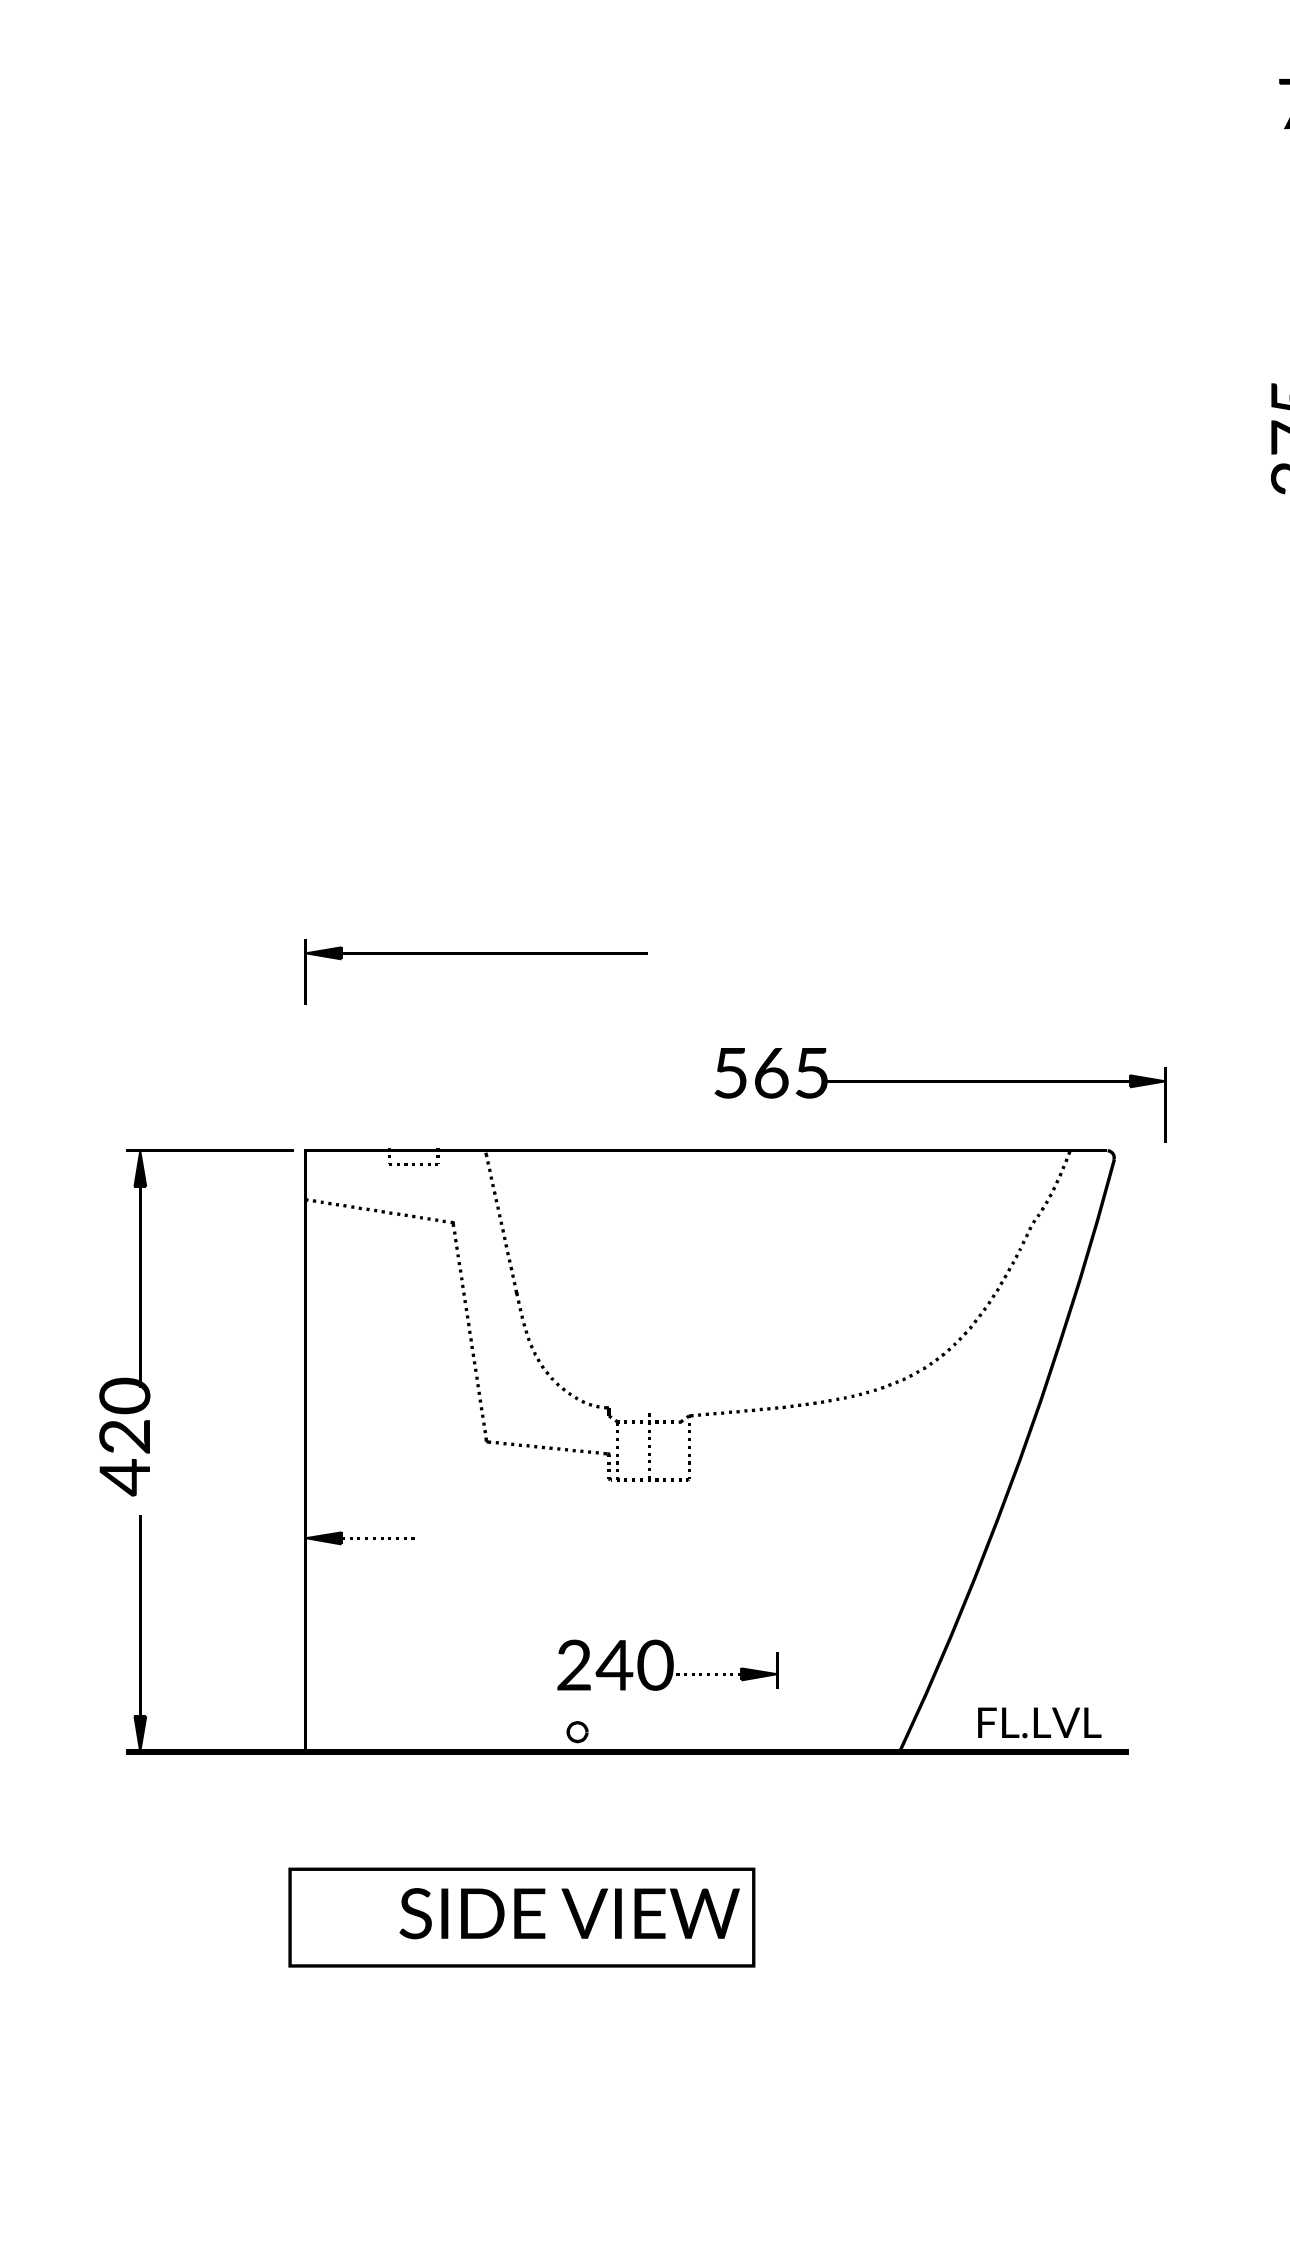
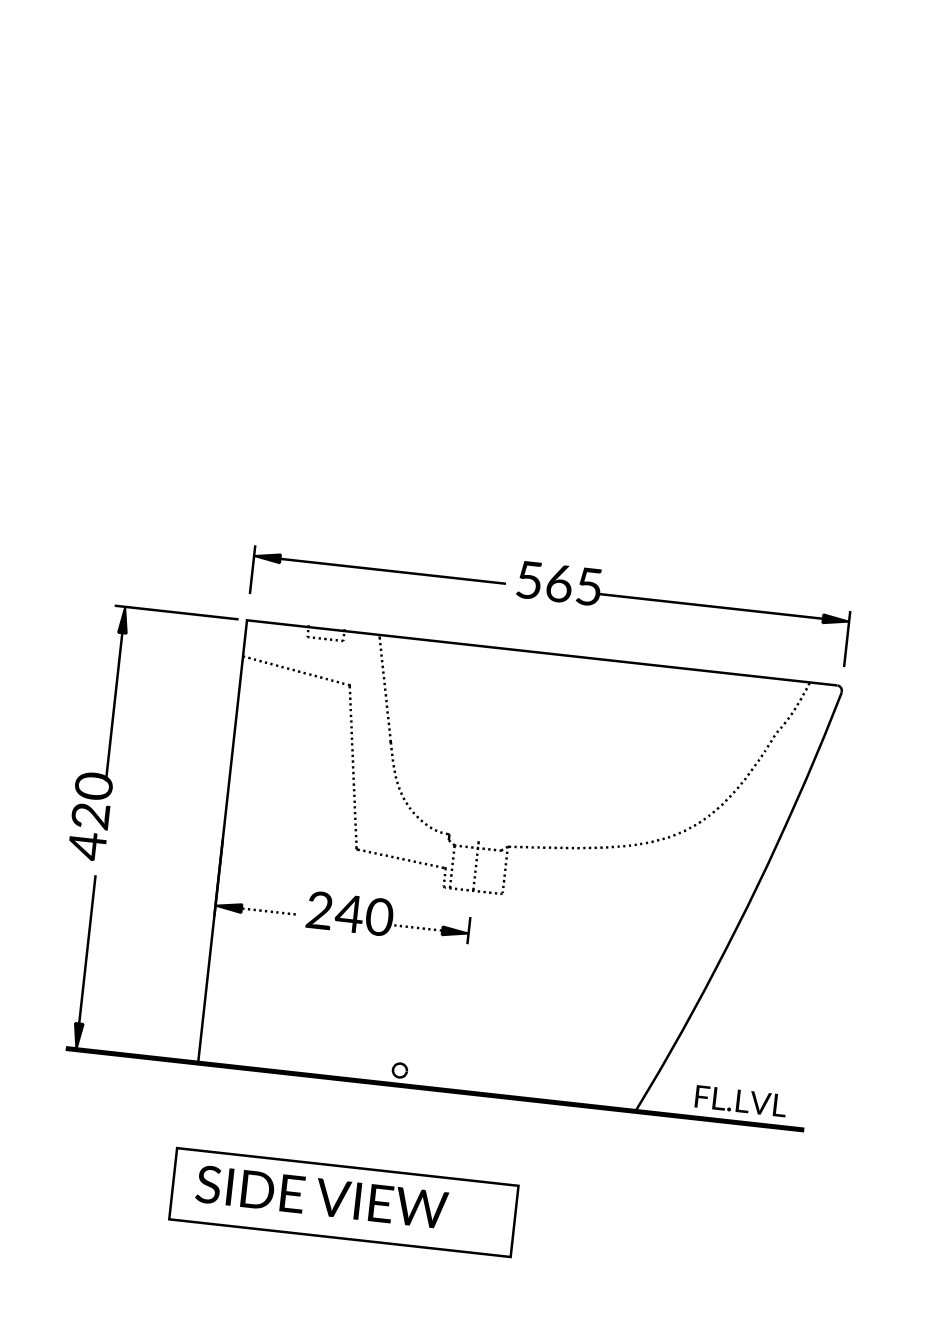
part: (475, 954) -> (379, 570), moved
part: (940, 1082) -> (683, 604), moved
part: (667, 1664) -> (388, 917), moved
text: (569, 1913) -> (321, 1197), moved

